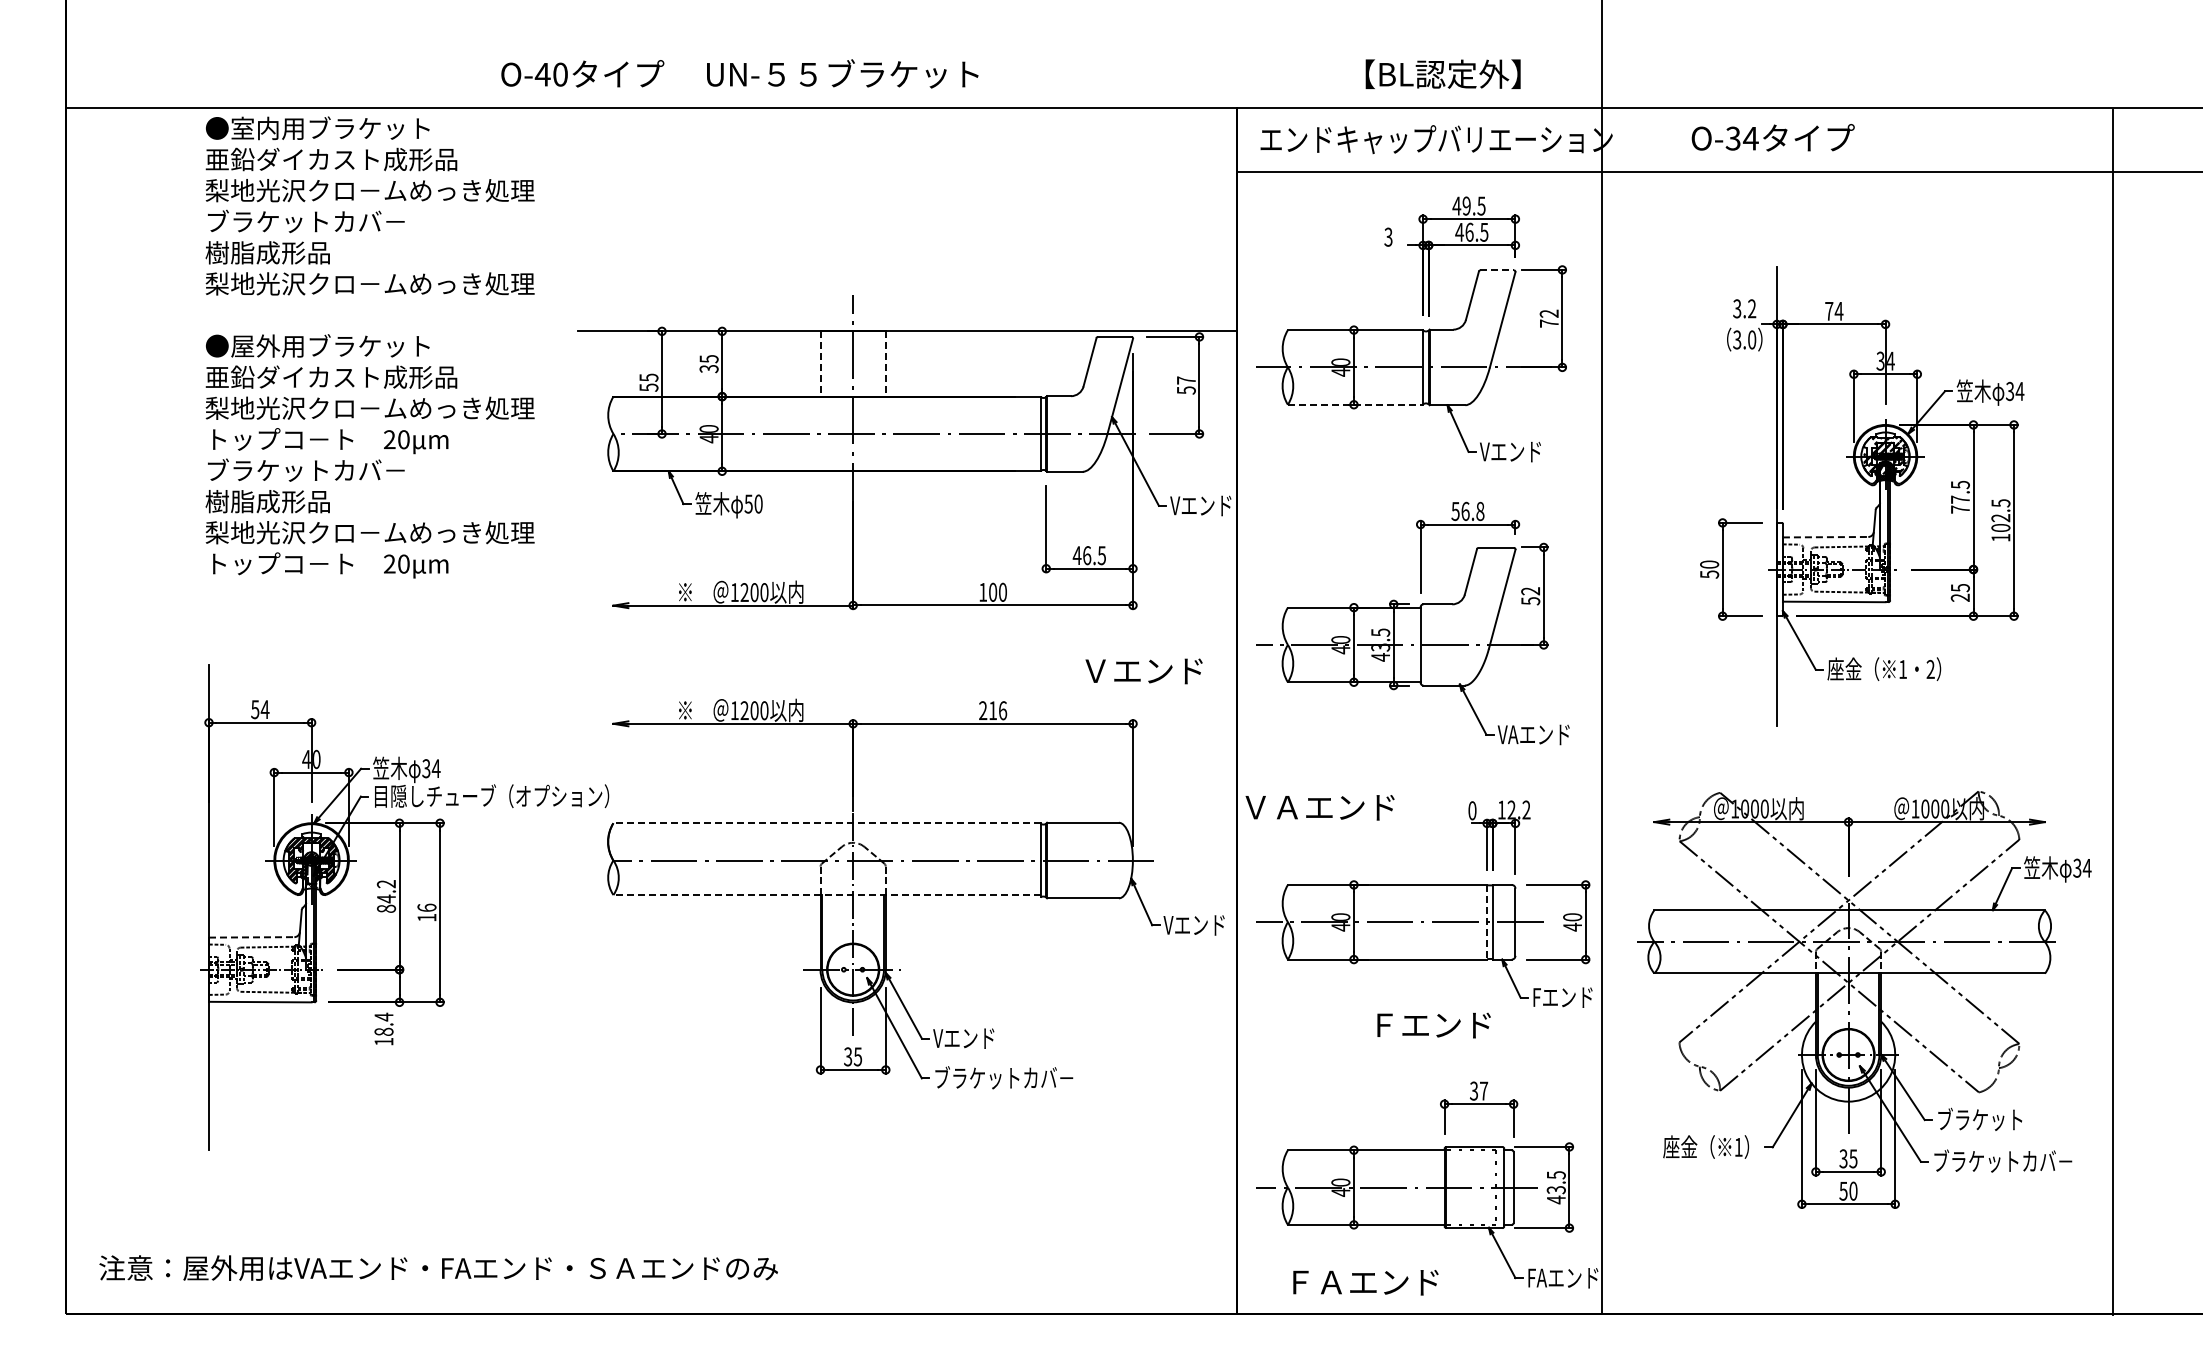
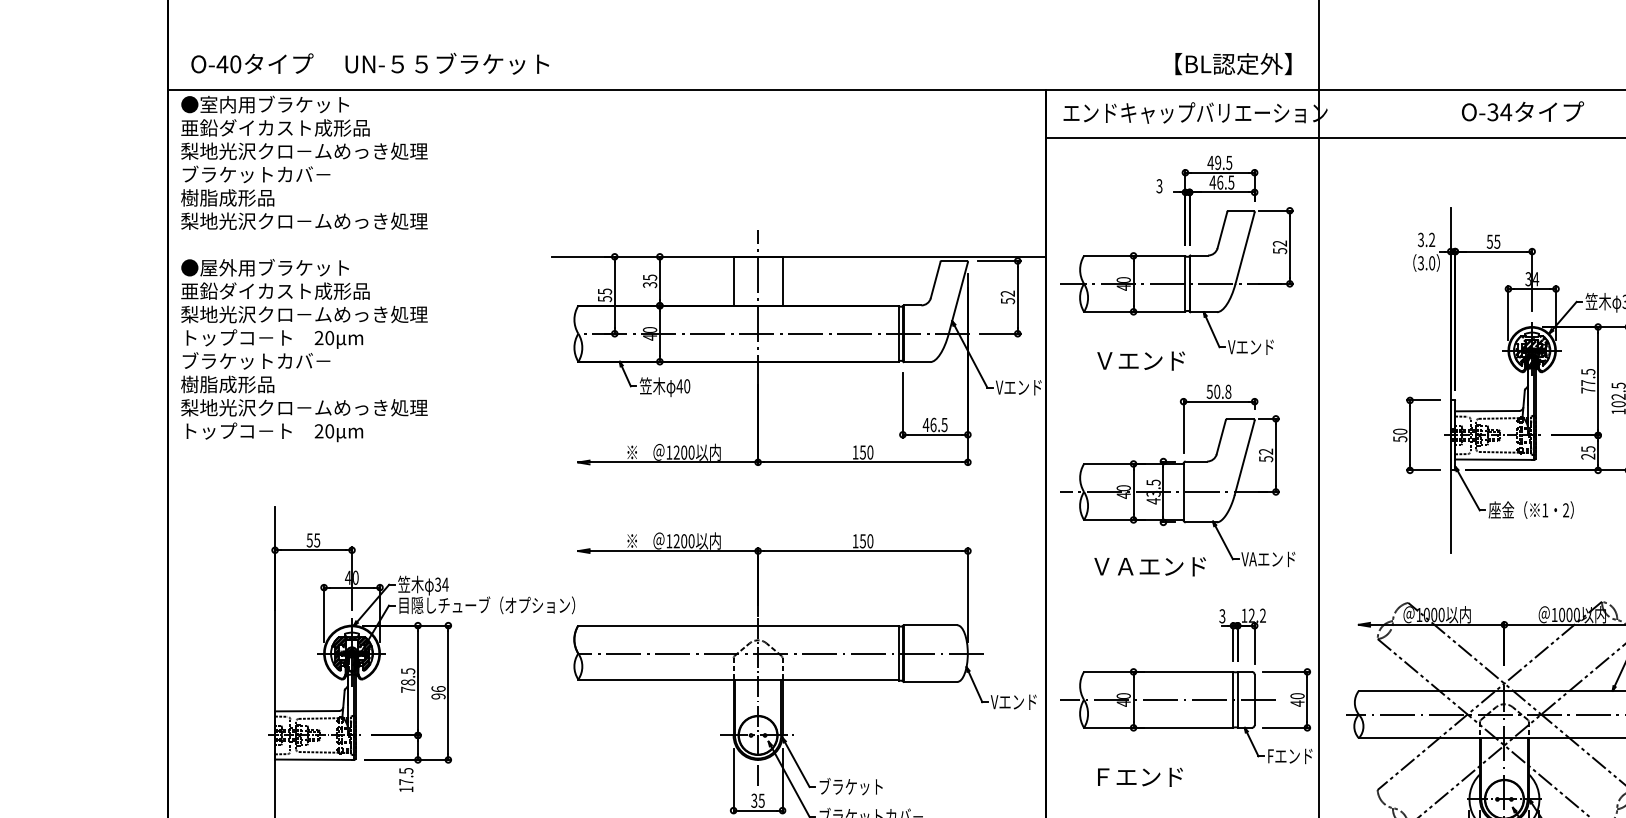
text: (739, 73) -> (369, 63), moved
text: (1442, 73) -> (1232, 63), moved
text: (1772, 137) -> (1522, 111), moved
line: (1497, 270) -> (1241, 211), dashed -> solid
text: (1834, 311) -> (1493, 241), 74 -> 55
text: (1549, 323) -> (1280, 250), 72 -> 52
text: (369, 347) -> (303, 268), moved
line: (820, 364) -> (733, 281), dashed -> solid
line: (885, 364) -> (782, 281), dashed -> solid
text: (1185, 380) -> (1007, 293), 57 -> 52
line: (1355, 404) -> (1134, 311), dashed -> solid
text: (748, 503) -> (679, 385), 50 -> 40
text: (1465, 510) -> (1217, 391), 56.8 -> 50.8
line: (1825, 537) -> (1487, 411), dashed -> solid
text: (992, 591) -> (862, 451), 100 -> 150
text: (1143, 671) -> (1140, 361), moved
text: (264, 709) -> (316, 540), 54 -> 55
text: (993, 710) -> (863, 541), 216 -> 150
text: (1319, 807) -> (1149, 566), moved
text: (1472, 810) -> (1222, 616), 0 -> 3
line: (826, 823) -> (738, 625), dashed -> solid
line: (826, 895) -> (738, 679), dashed -> solid
text: (386, 896) -> (408, 680), 84.2 -> 78.5
text: (426, 917) -> (438, 696), 16 -> 96
line: (1487, 922) -> (1233, 700), dashed -> solid
line: (251, 937) -> (306, 711), dashed -> solid
text: (383, 1023) -> (405, 775), 18.4 -> 17.5
text: (1433, 1025) -> (1139, 777), moved
text: (976, 1037) -> (850, 786), Vエンド -> ブラケット

